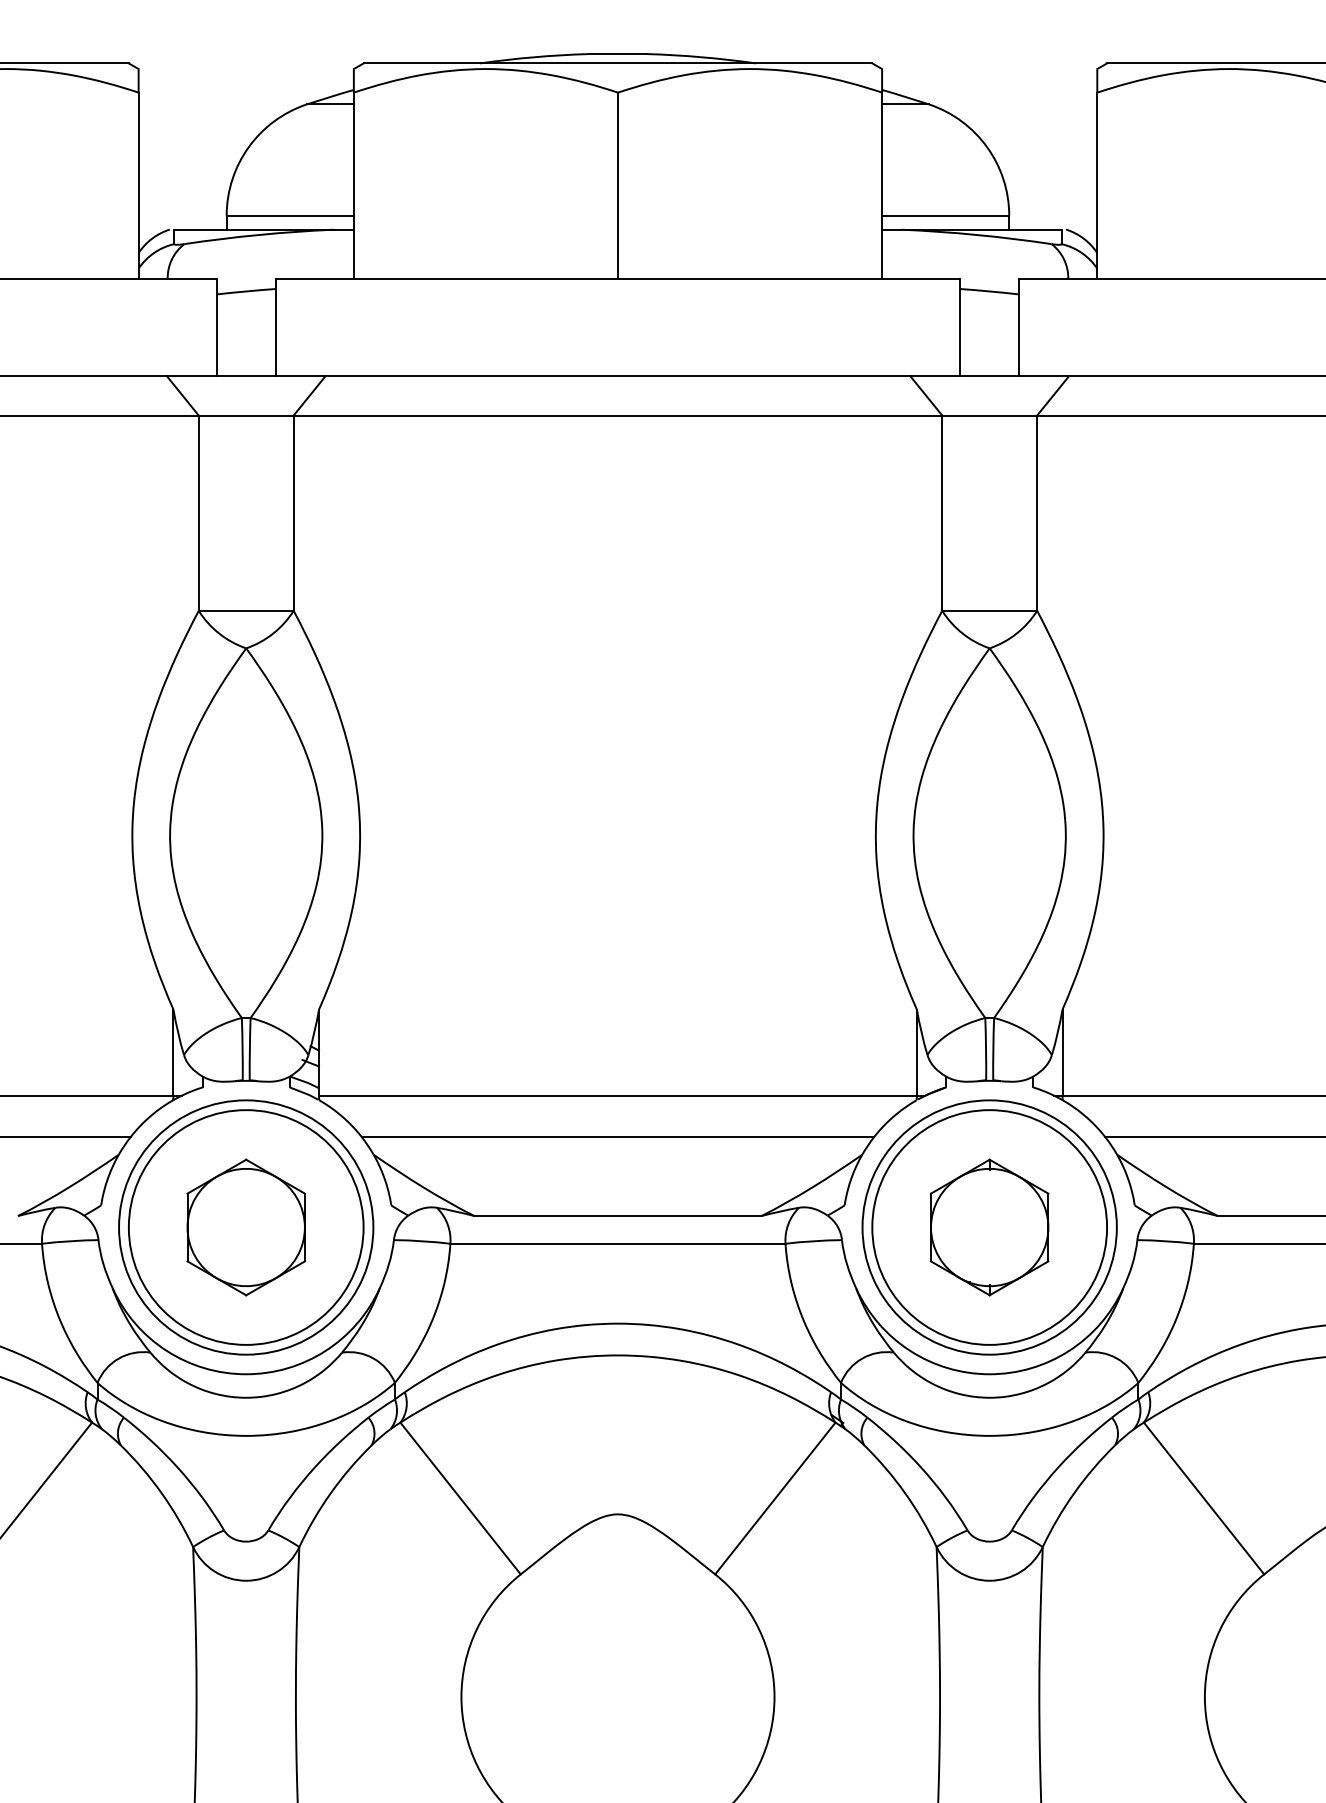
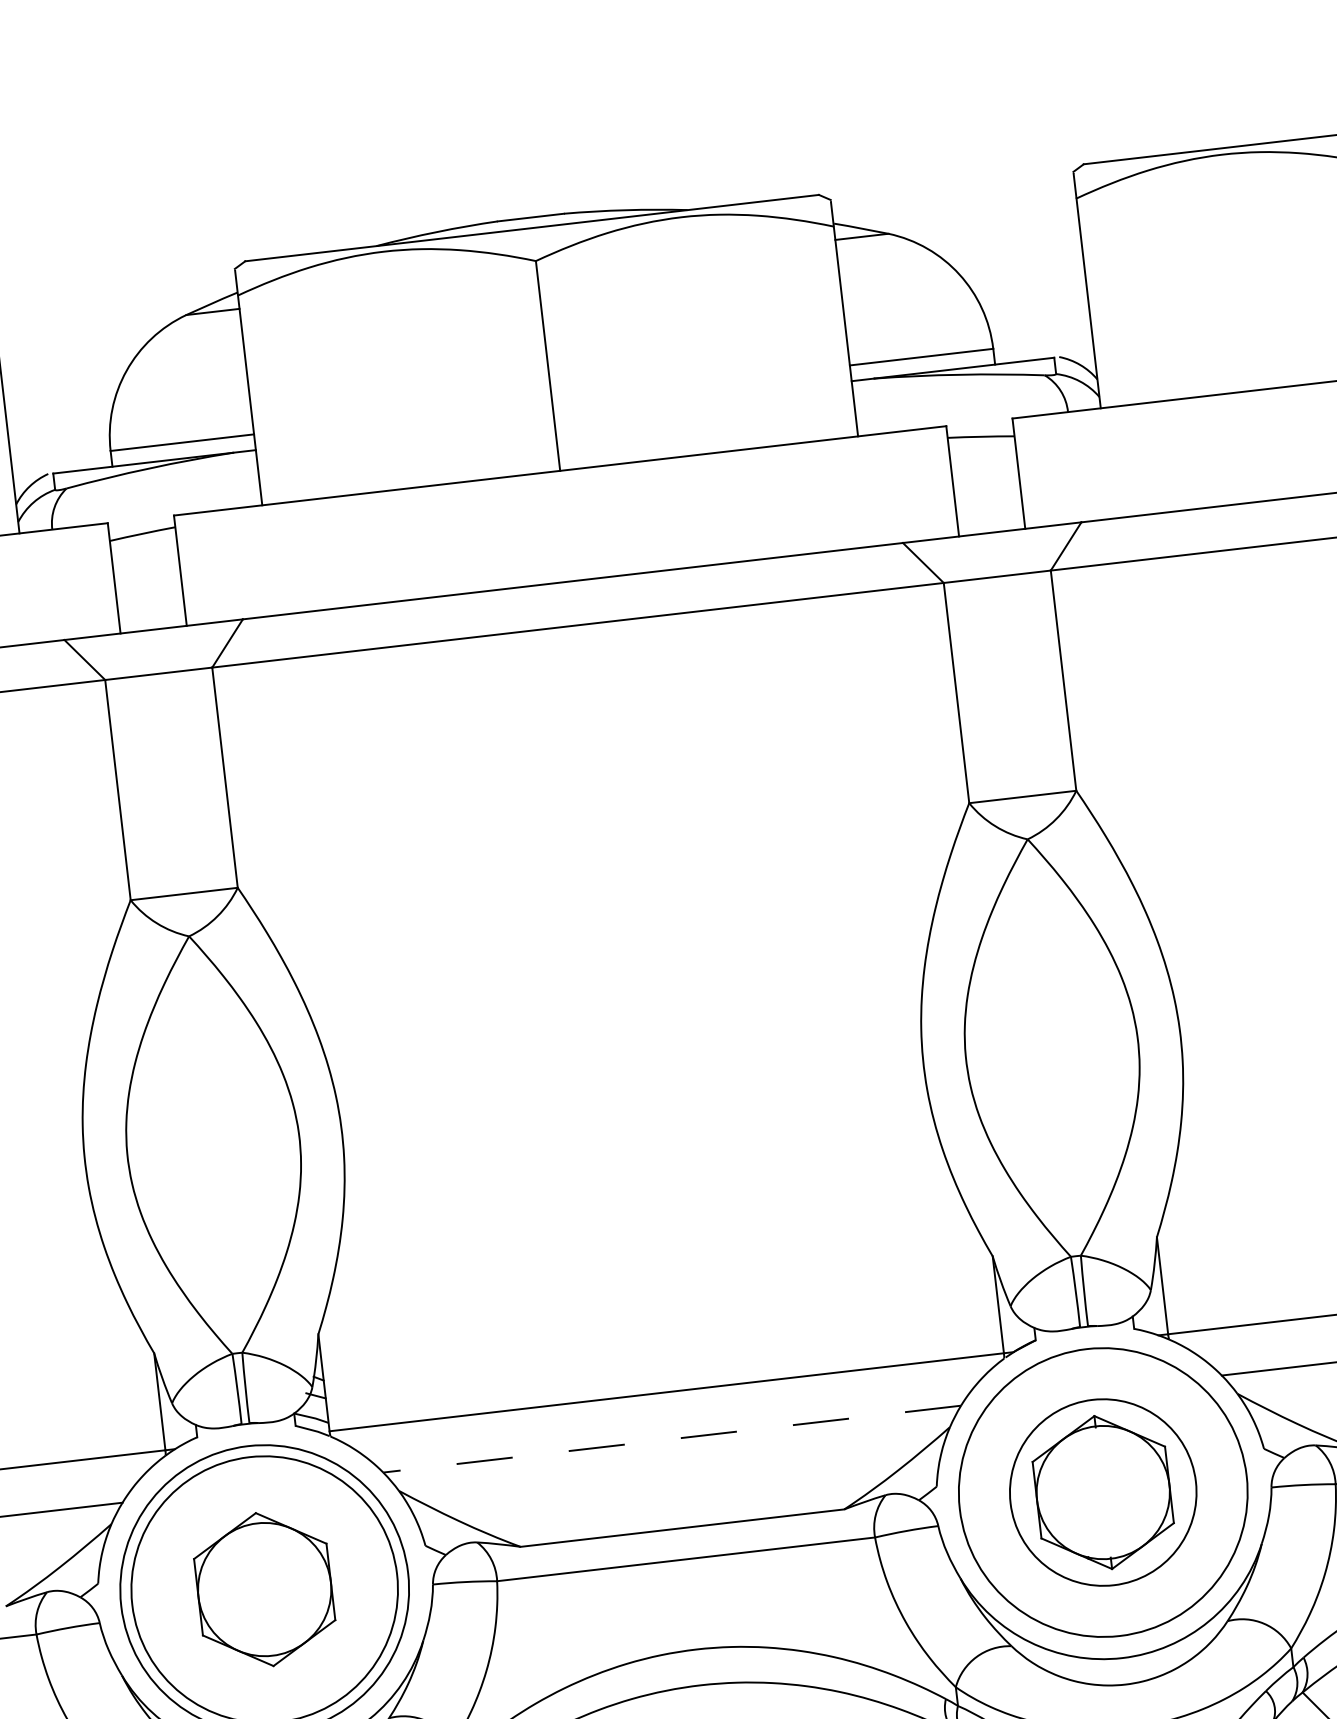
line: (617, 1137) -> (671, 1439), solid -> dashed
circle: (989, 1227) -> (1103, 1492), size x0.7

